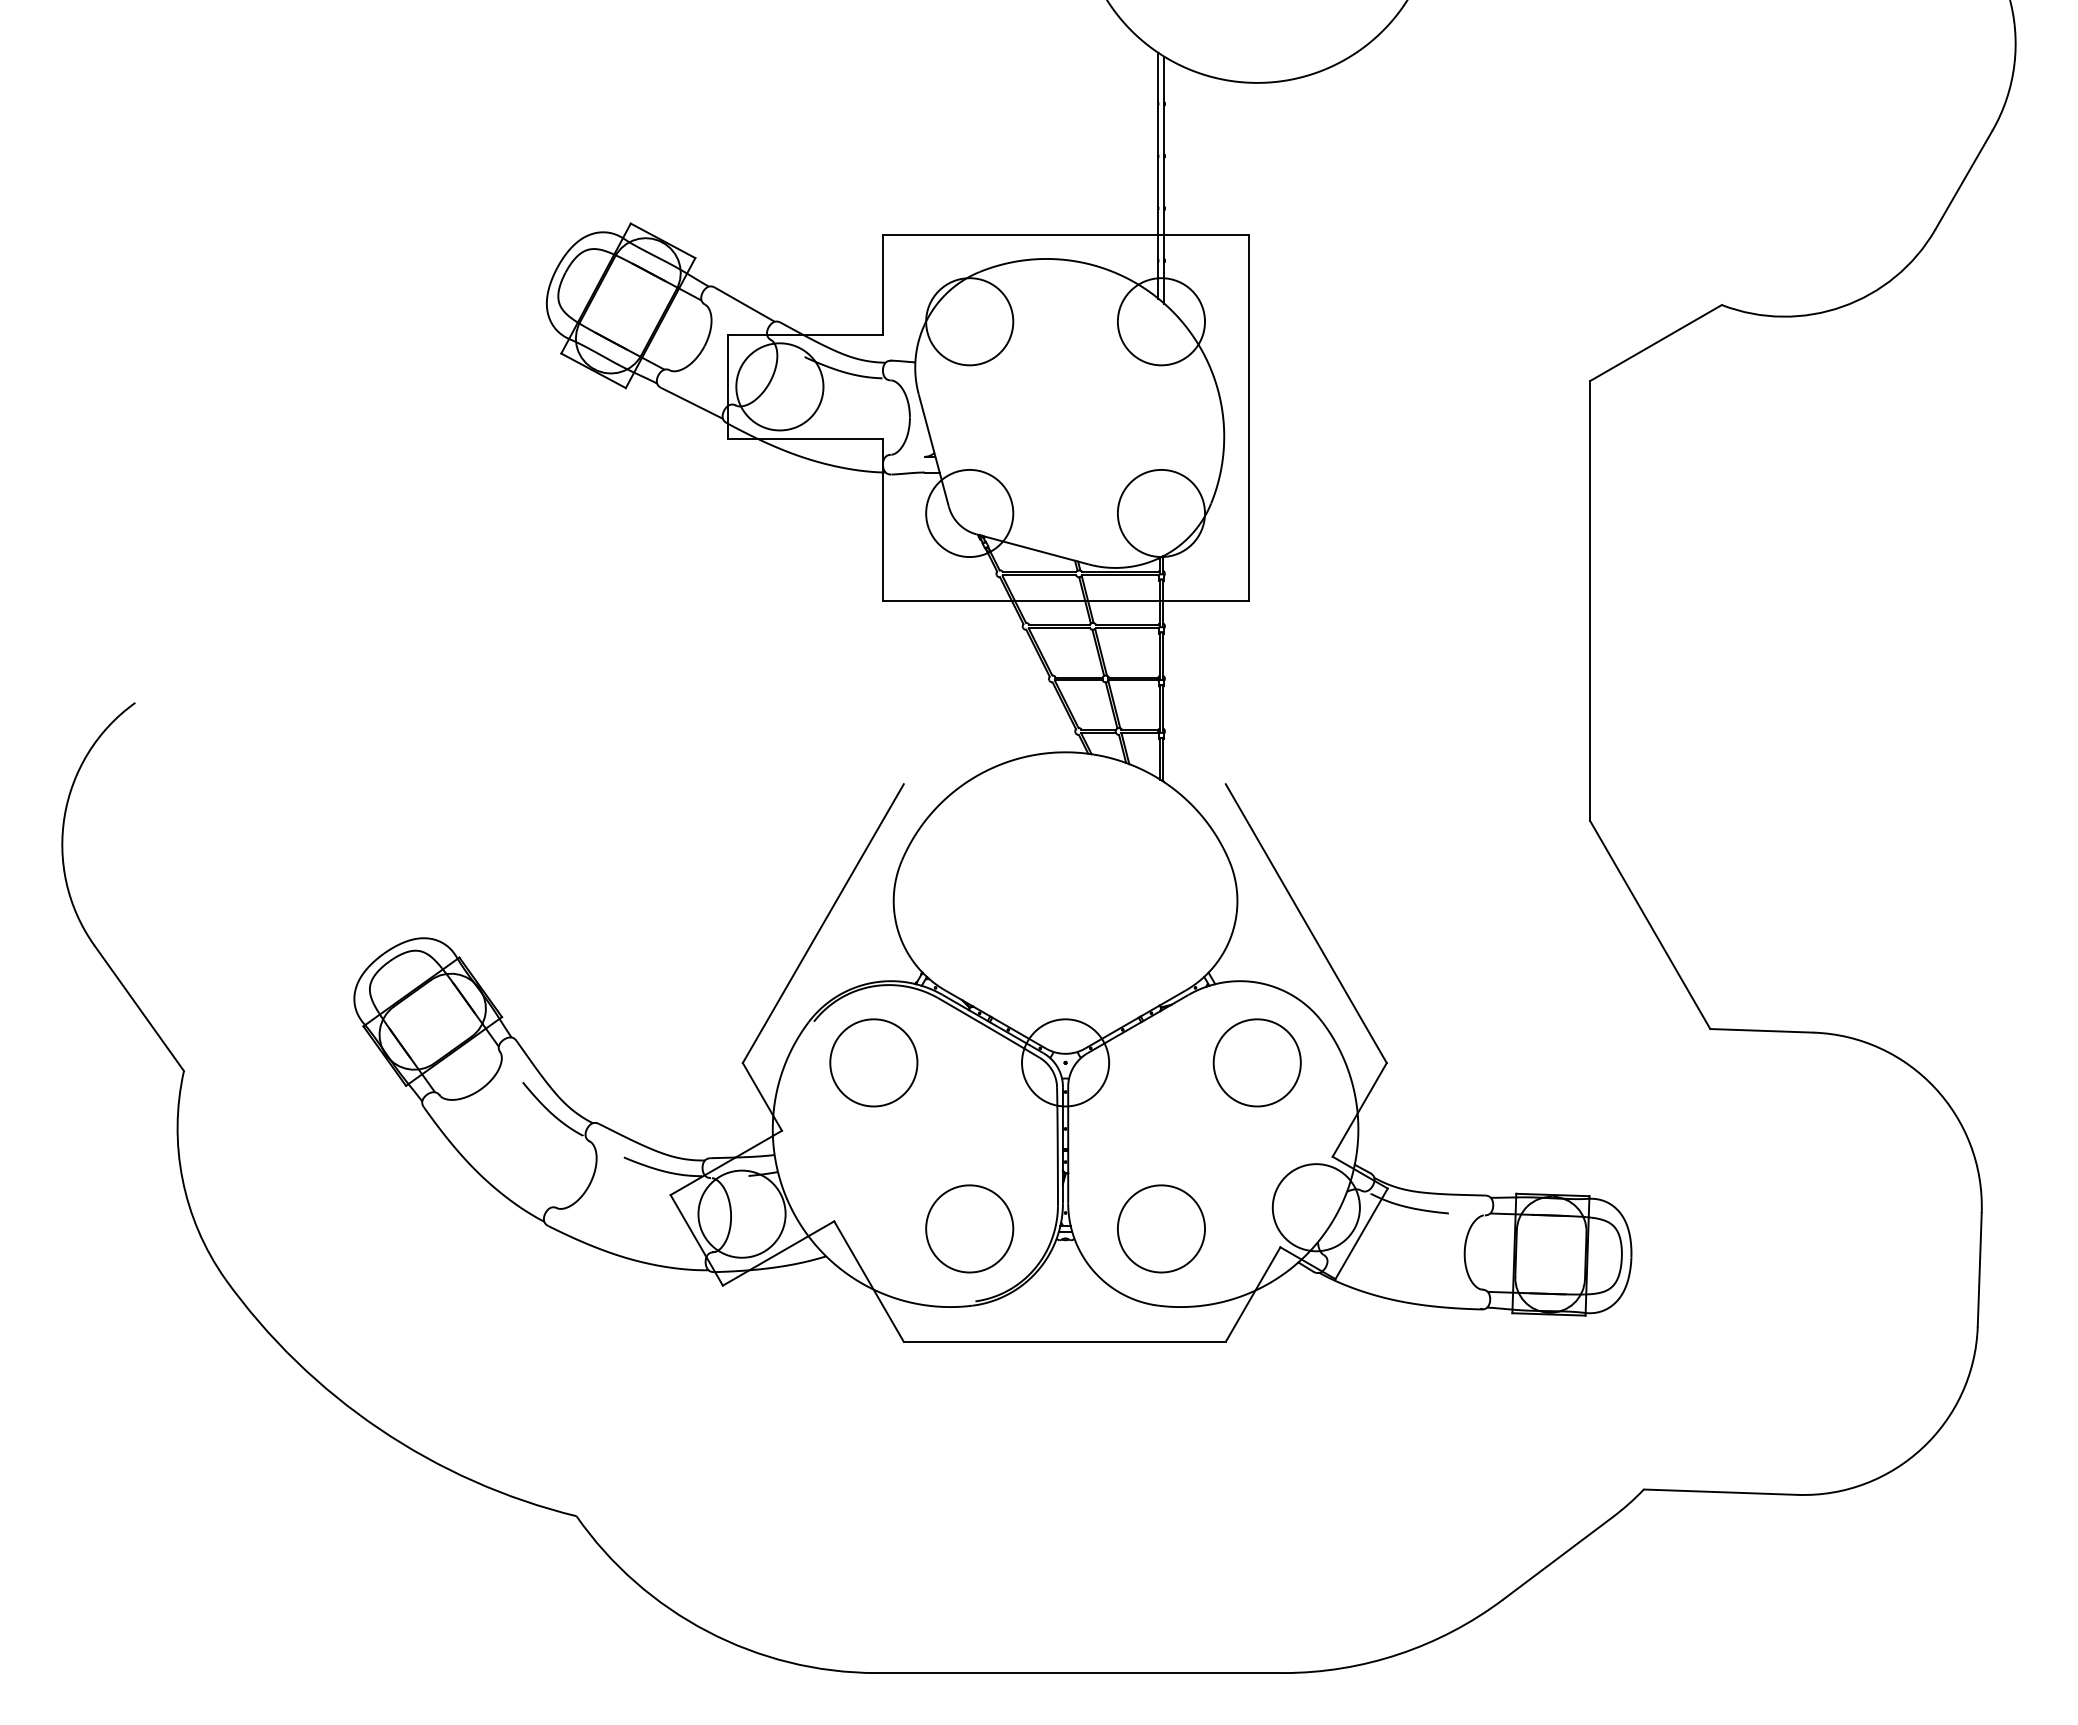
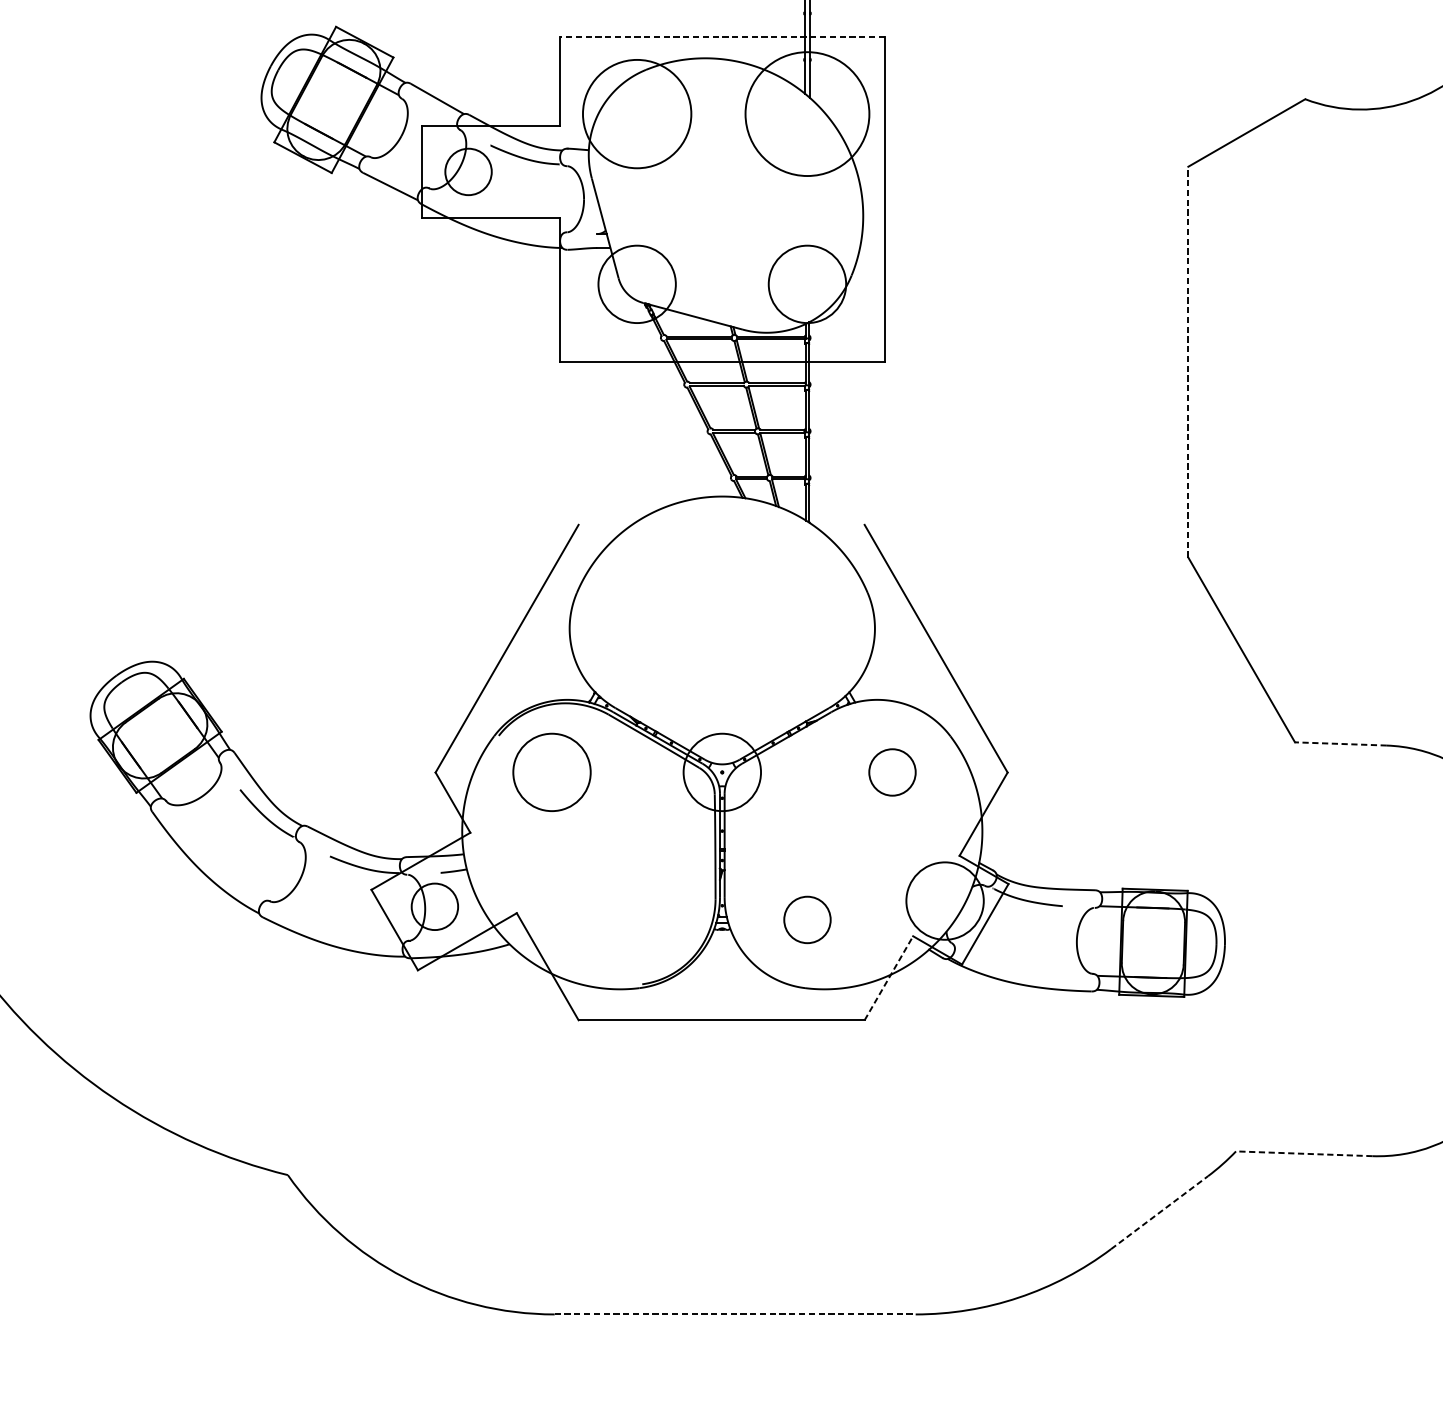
line: (1065, 234) -> (722, 36), solid -> dashed
circle: (969, 321) -> (636, 113), size x1.4
circle: (1161, 321) -> (807, 113), size x1.6
circle: (779, 386) -> (468, 171), size x0.6
line: (1590, 600) -> (1188, 361), solid -> dashed
line: (1761, 1030) -> (1340, 743), solid -> dashed
circle: (1256, 1062) -> (891, 772), size x0.6
circle: (741, 1213) -> (434, 906), size x0.6
circle: (969, 1228) -> (636, 919), removed
circle: (1161, 1228) -> (807, 919), size x0.6
line: (1253, 1294) -> (889, 978), solid -> dashed
line: (1720, 1492) -> (1304, 1154), solid -> dashed
line: (1558, 1558) -> (1160, 1212), solid -> dashed
line: (1080, 1673) -> (735, 1314), solid -> dashed

